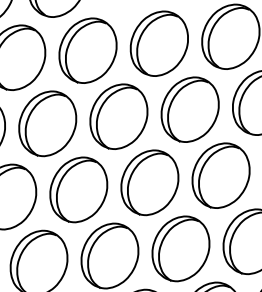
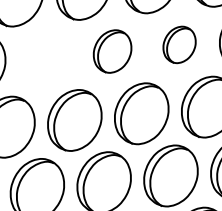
part: (189, 109) -> (179, 44), size x0.6
part: (118, 116) -> (112, 51), size x0.7
part: (47, 123) -> (45, 57), removed

